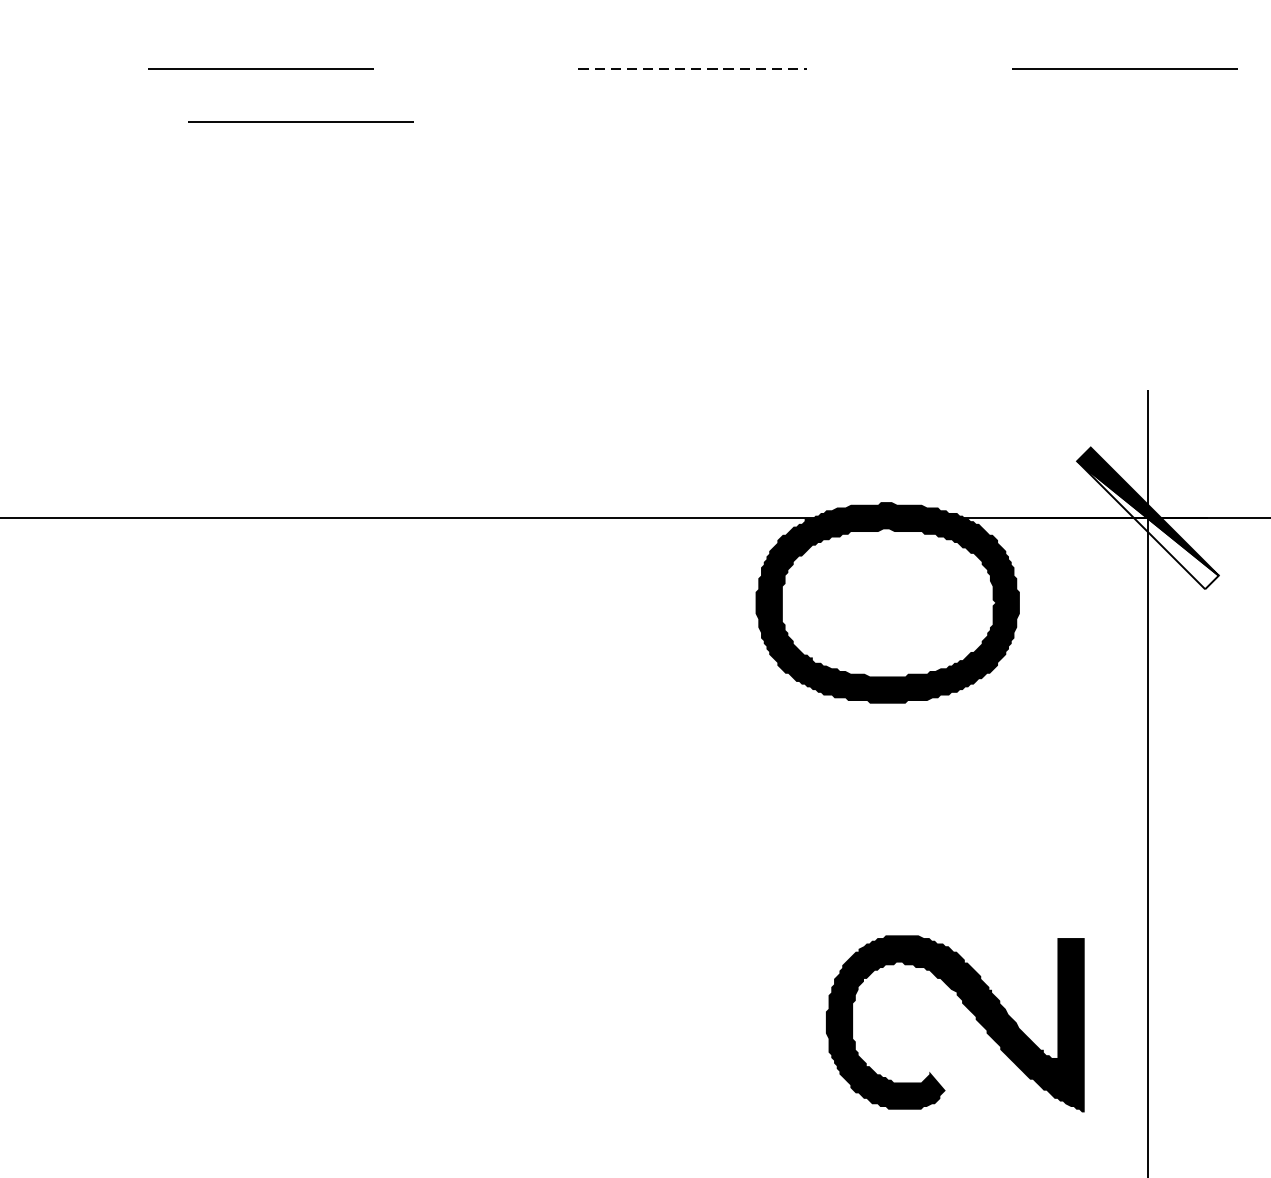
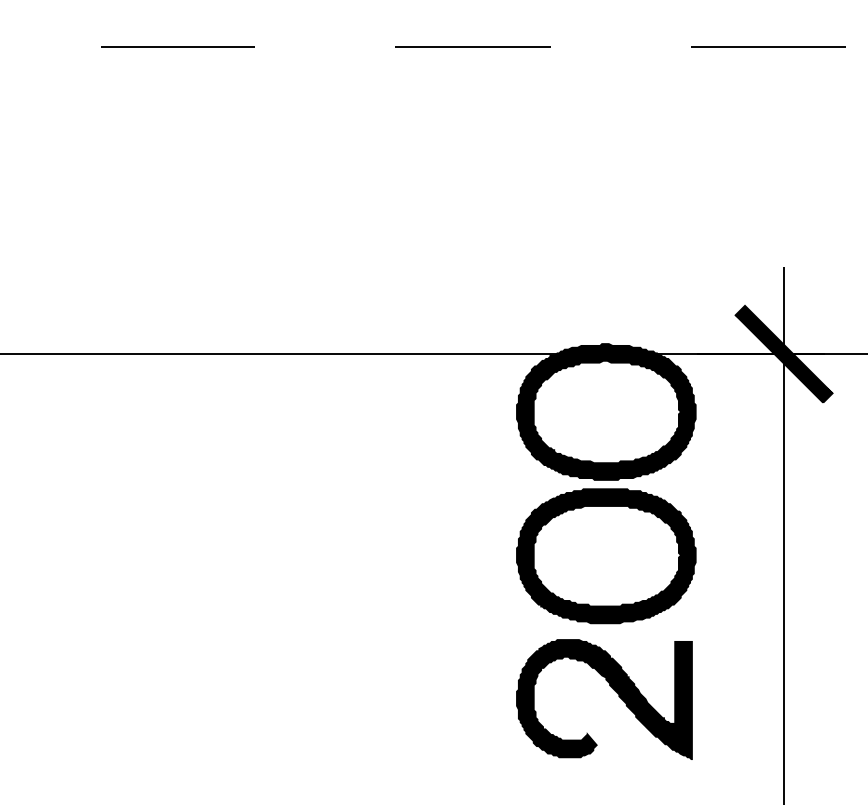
line: (693, 69) -> (473, 47), dashed -> solid
line: (301, 120) -> (205, 82), removed
fill: (1147, 524) -> (783, 358), added
part: (888, 814) -> (606, 556), added
part: (968, 1010) -> (613, 690), moved

